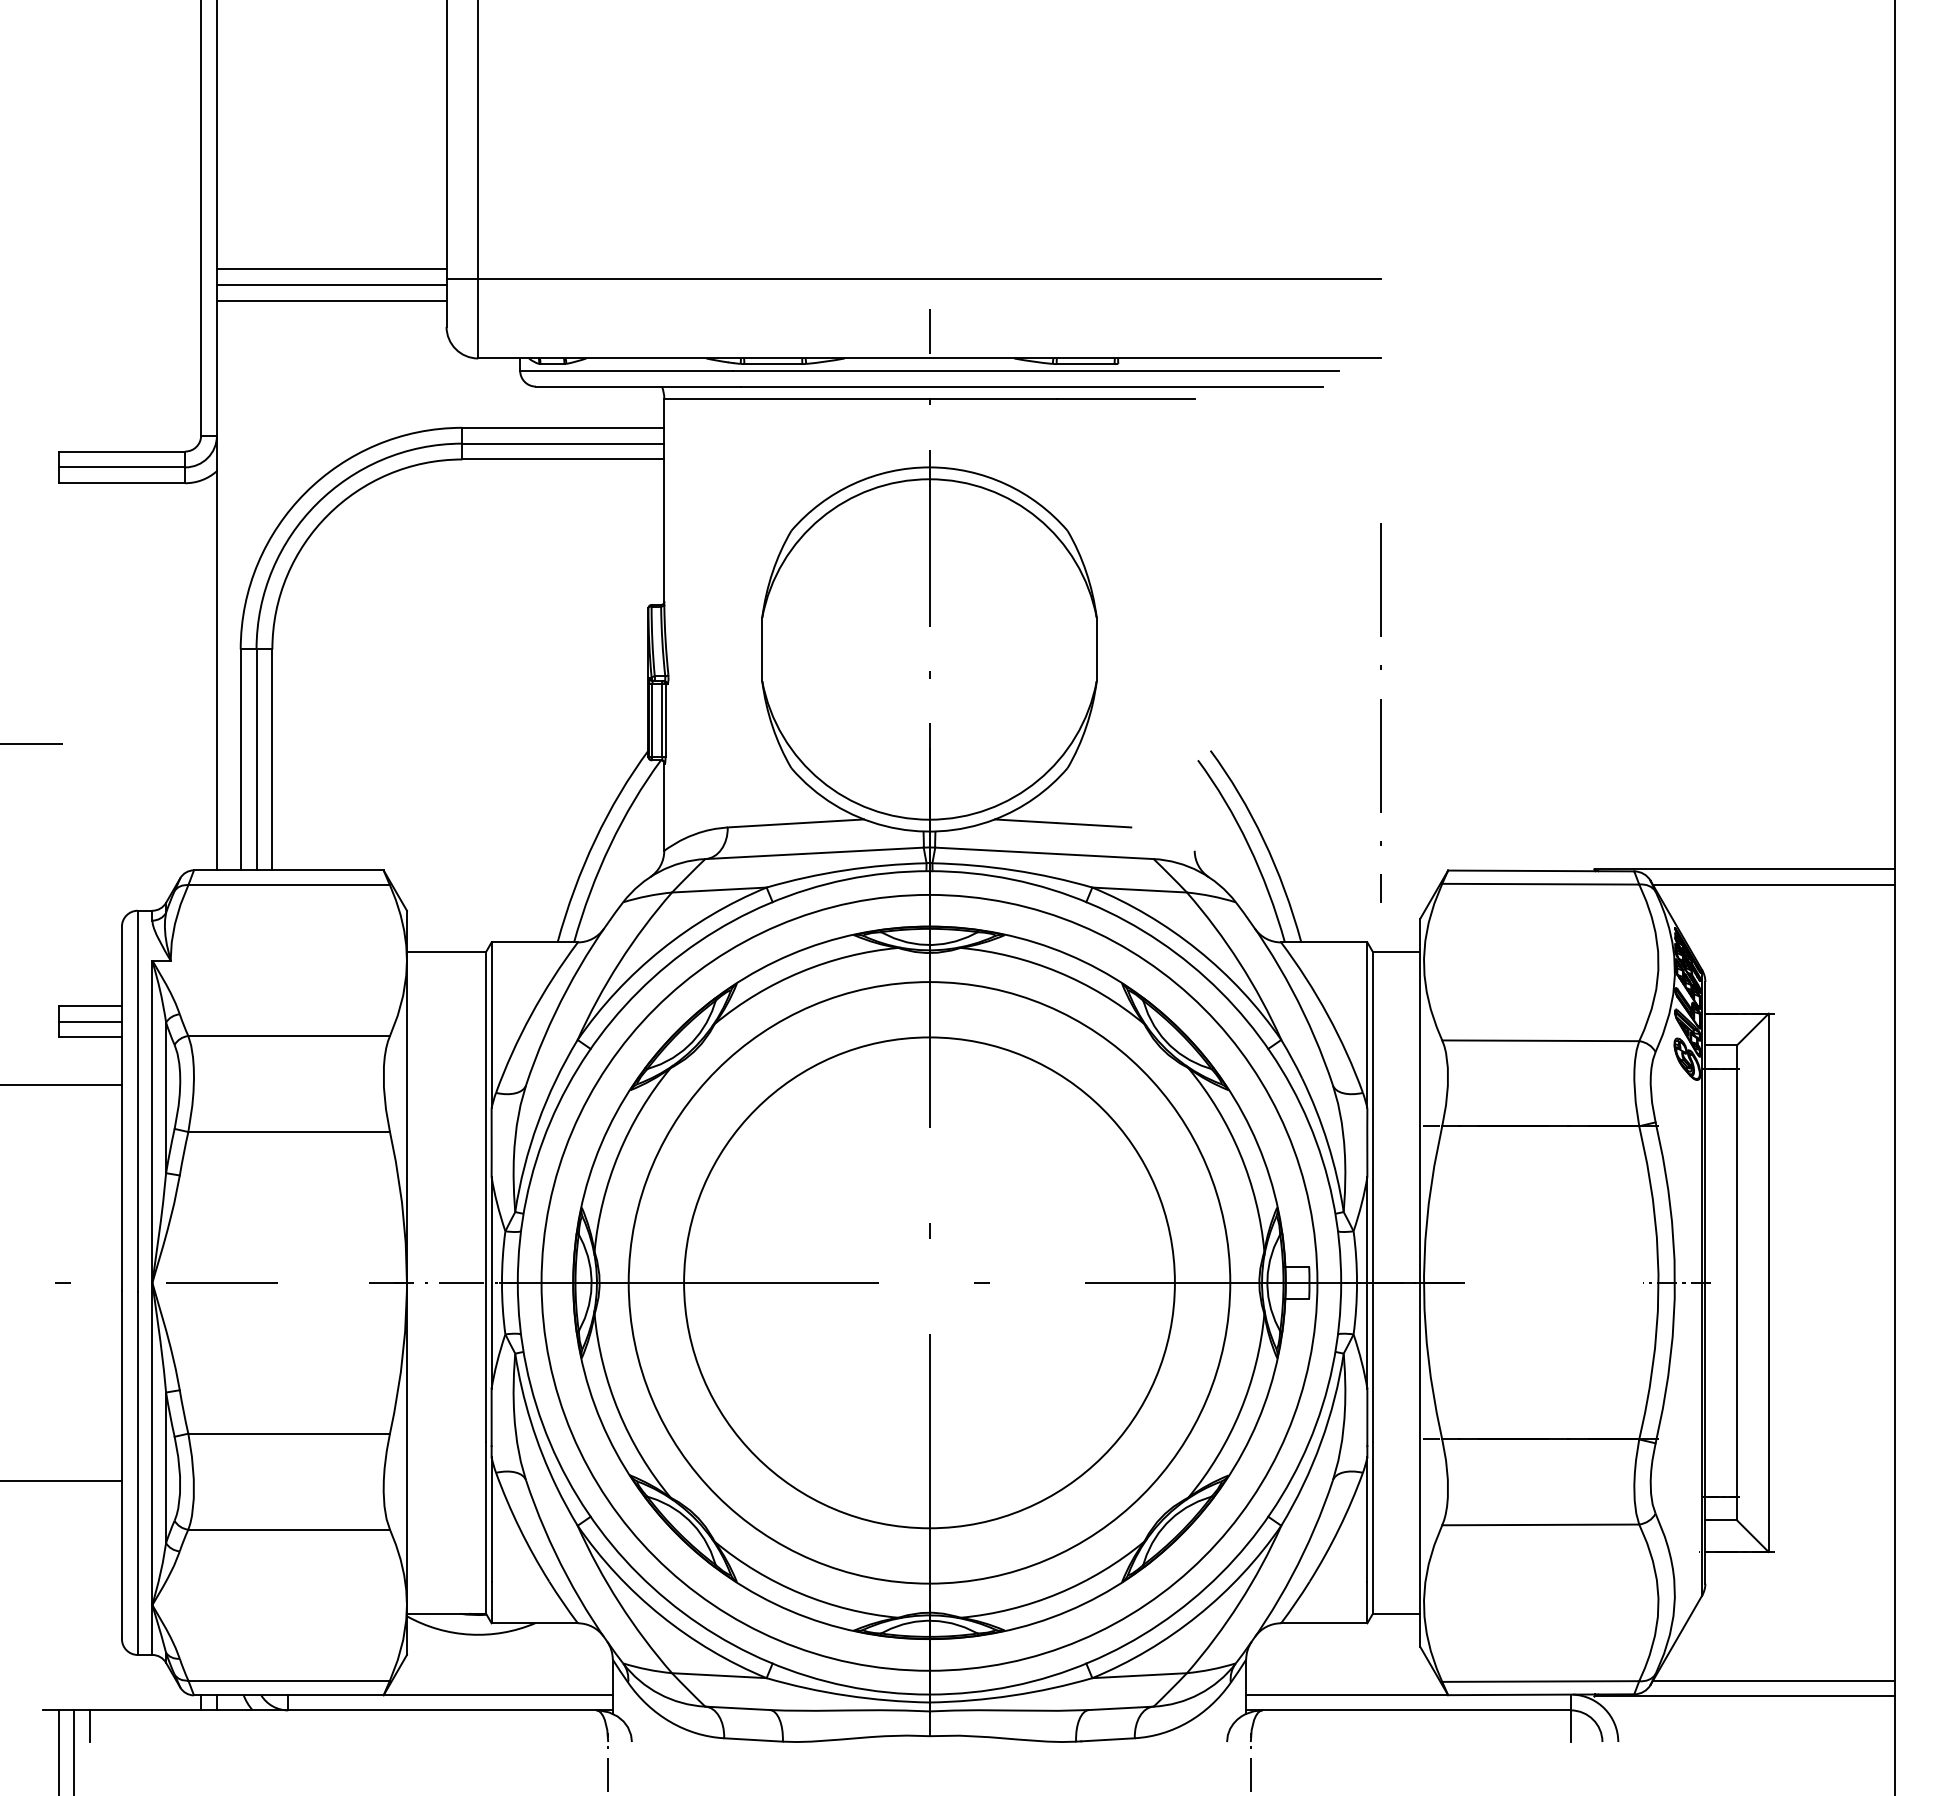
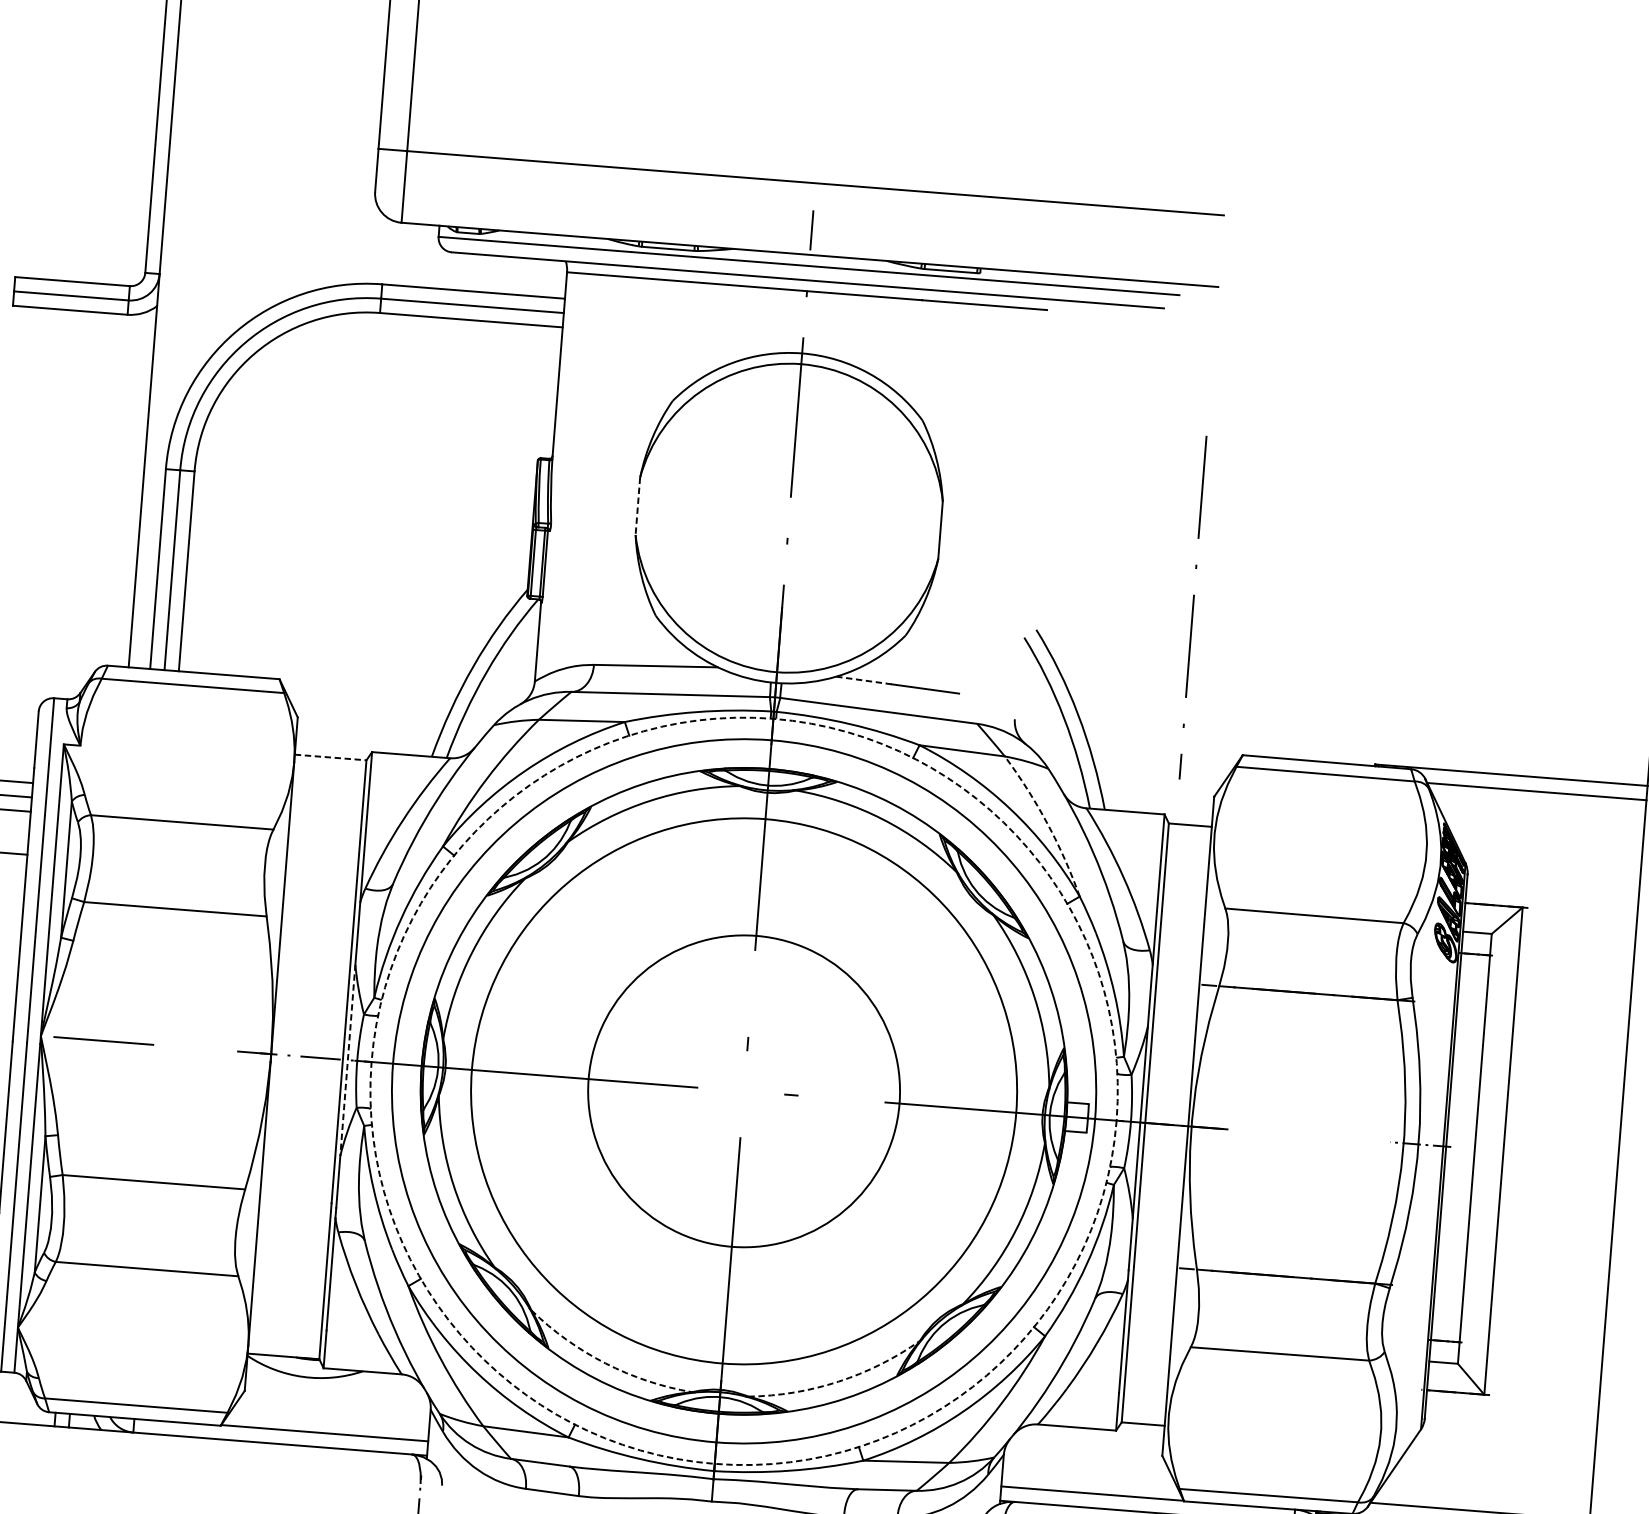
line: (331, 269) -> (275, 131), removed
line: (331, 285) -> (273, 146), removed
line: (331, 301) -> (272, 160), removed
line: (762, 649) -> (638, 506), solid -> dashed
line: (1025, 821) -> (863, 680), solid -> dashed
line: (446, 951) -> (330, 757), solid -> dashed
arc: (1239, 962) -> (1047, 823), solid -> dashed
line: (491, 1282) -> (347, 1059), solid -> dashed
circle: (929, 1282) -> (744, 1091), size x0.7
circle: (929, 1282) -> (744, 1091), solid -> dashed
arc: (800, 1593) -> (605, 1363), solid -> dashed
arc: (1058, 1593) -> (838, 1381), solid -> dashed

